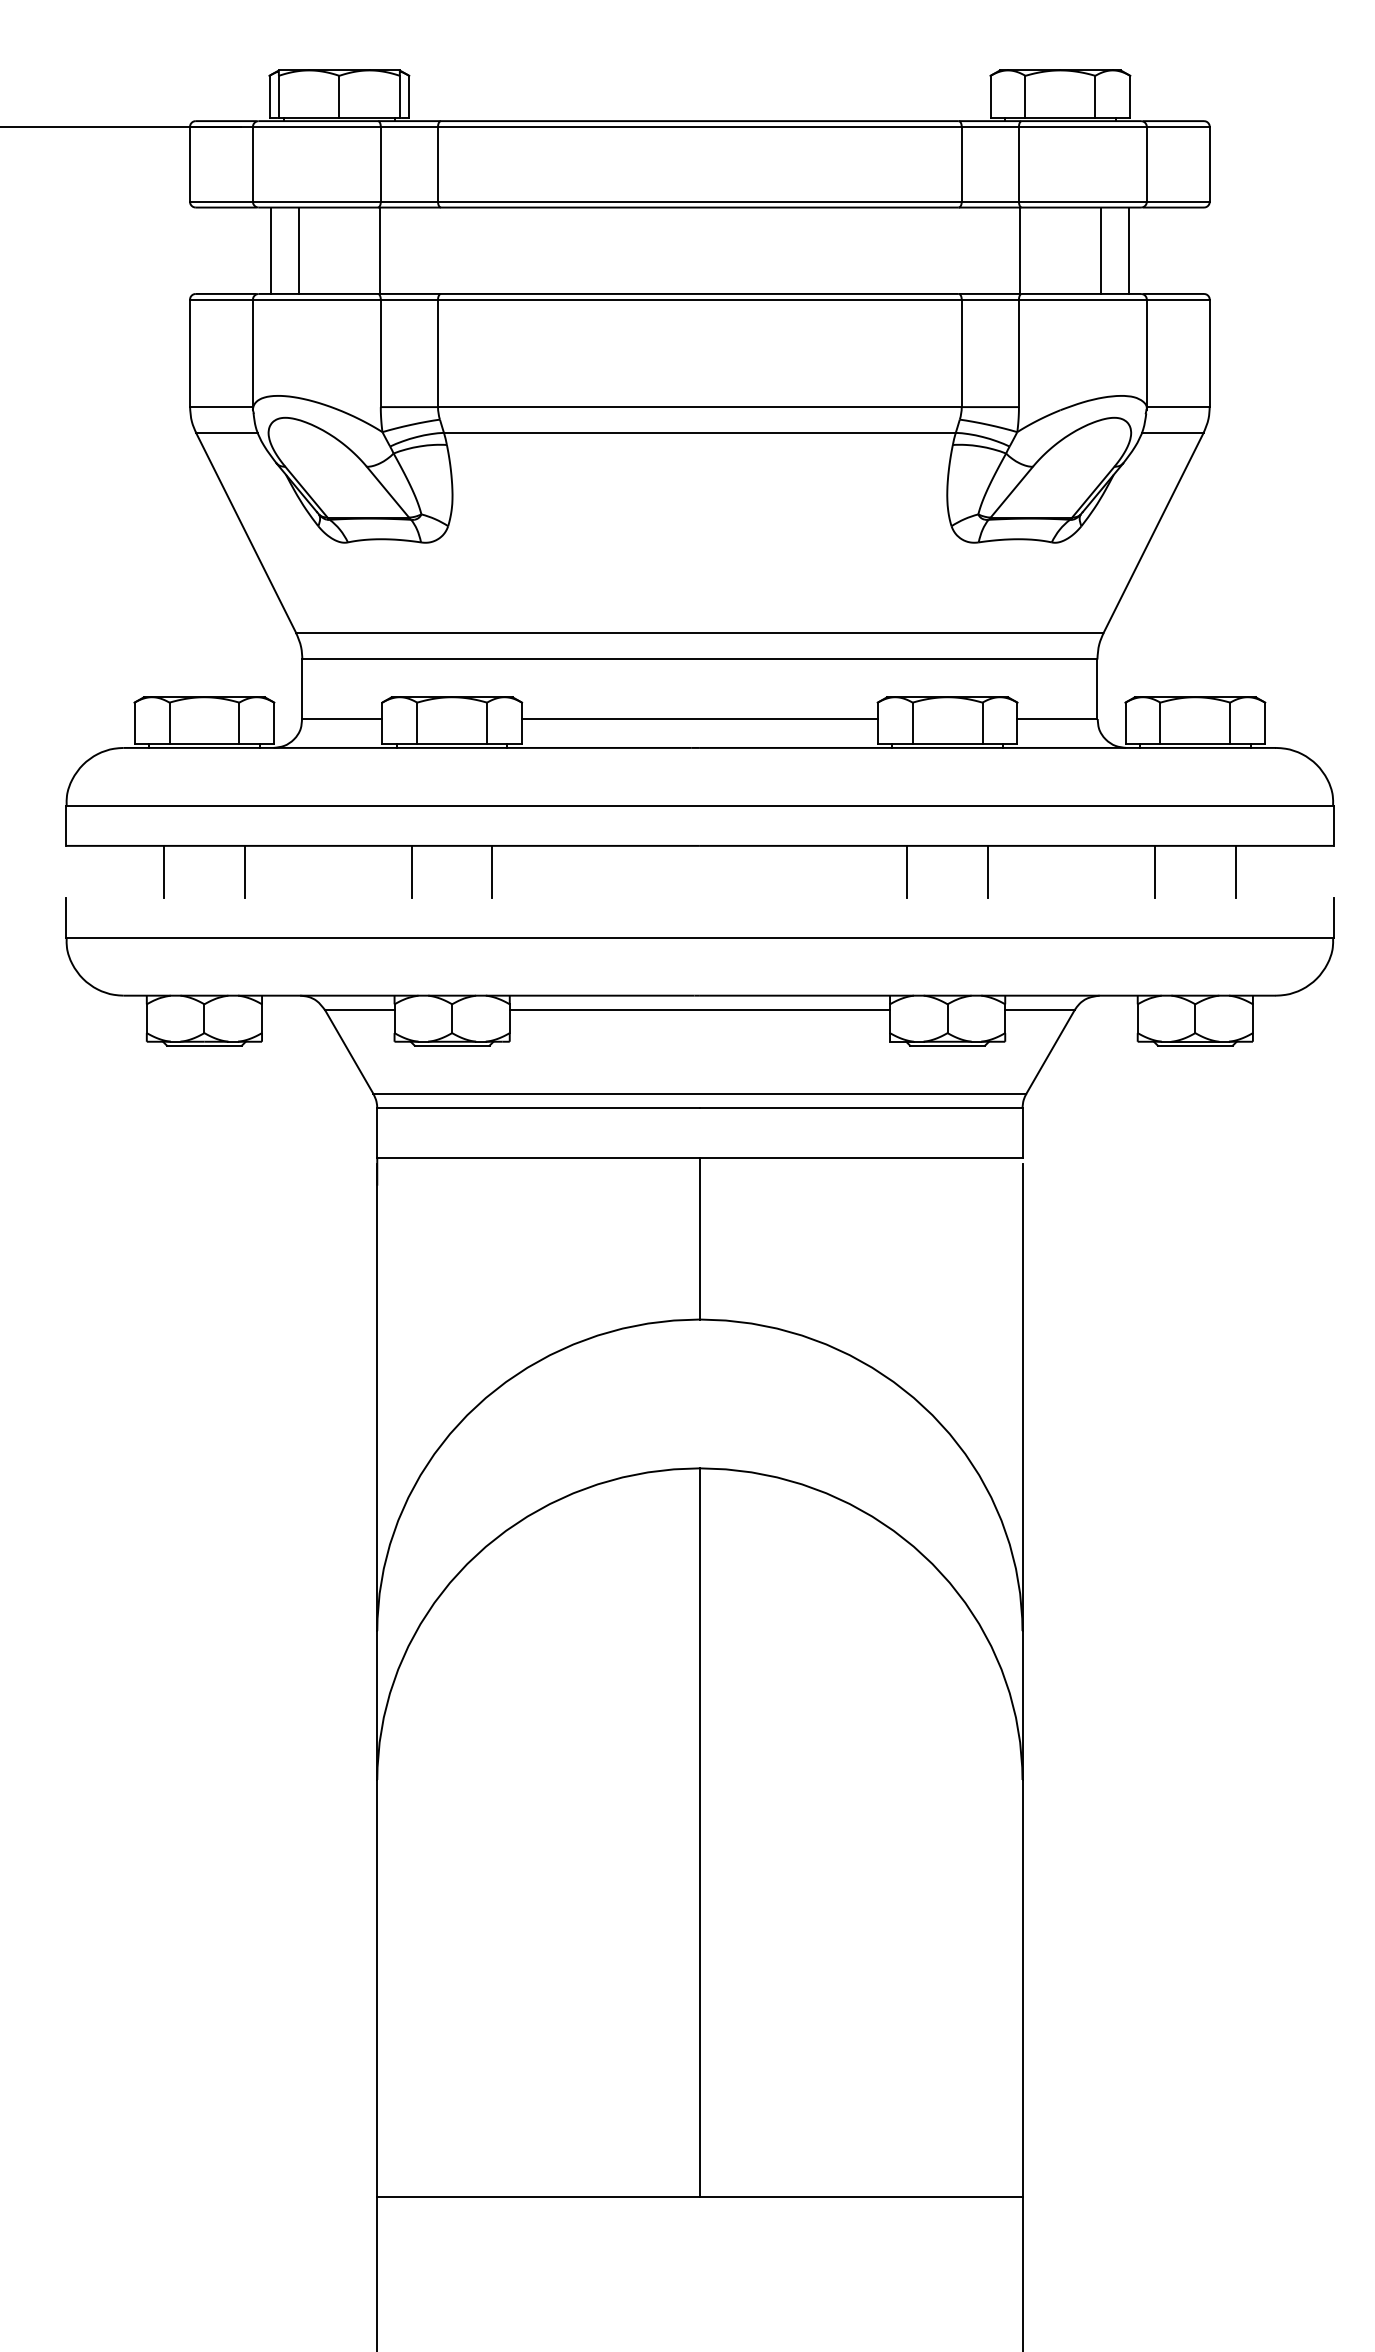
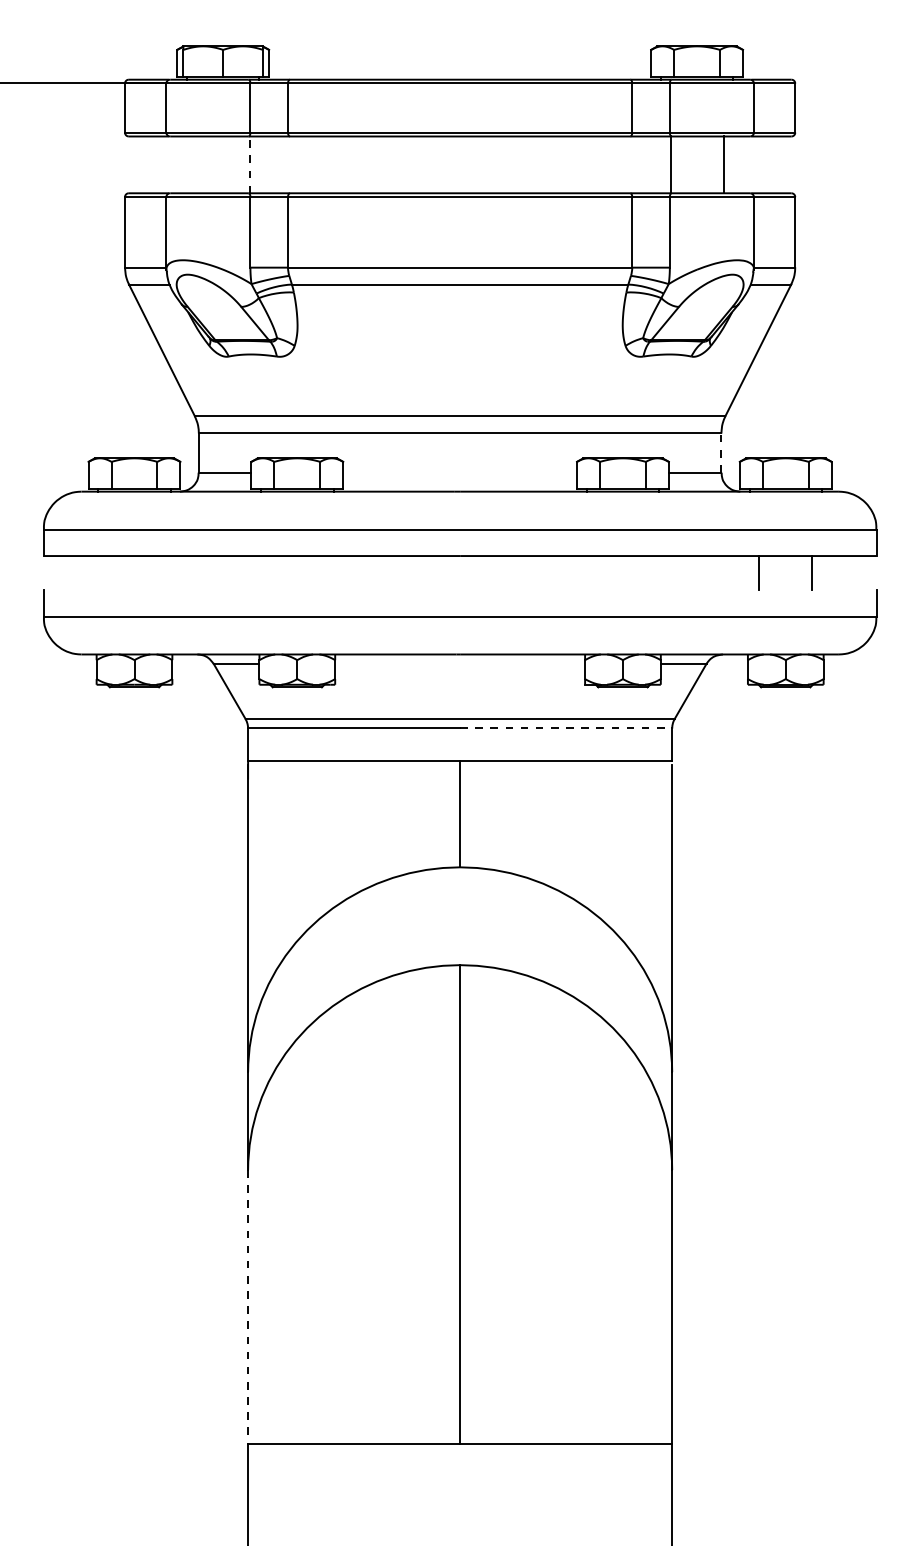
line: (271, 250) -> (178, 164), removed
line: (298, 250) -> (196, 164), removed
line: (379, 250) -> (249, 164), solid -> dashed
line: (1129, 250) -> (742, 164), removed
line: (1097, 688) -> (721, 452), solid -> dashed
line: (700, 718) -> (460, 472), removed
line: (164, 872) -> (108, 573), removed
line: (245, 872) -> (161, 573), removed
line: (411, 872) -> (270, 573), removed
line: (491, 872) -> (323, 573), removed
line: (907, 872) -> (596, 573), removed
line: (987, 872) -> (649, 573), removed
line: (700, 1009) -> (460, 663), removed
line: (861, 1108) -> (566, 728), solid -> dashed
line: (377, 1989) -> (248, 1307), solid -> dashed

